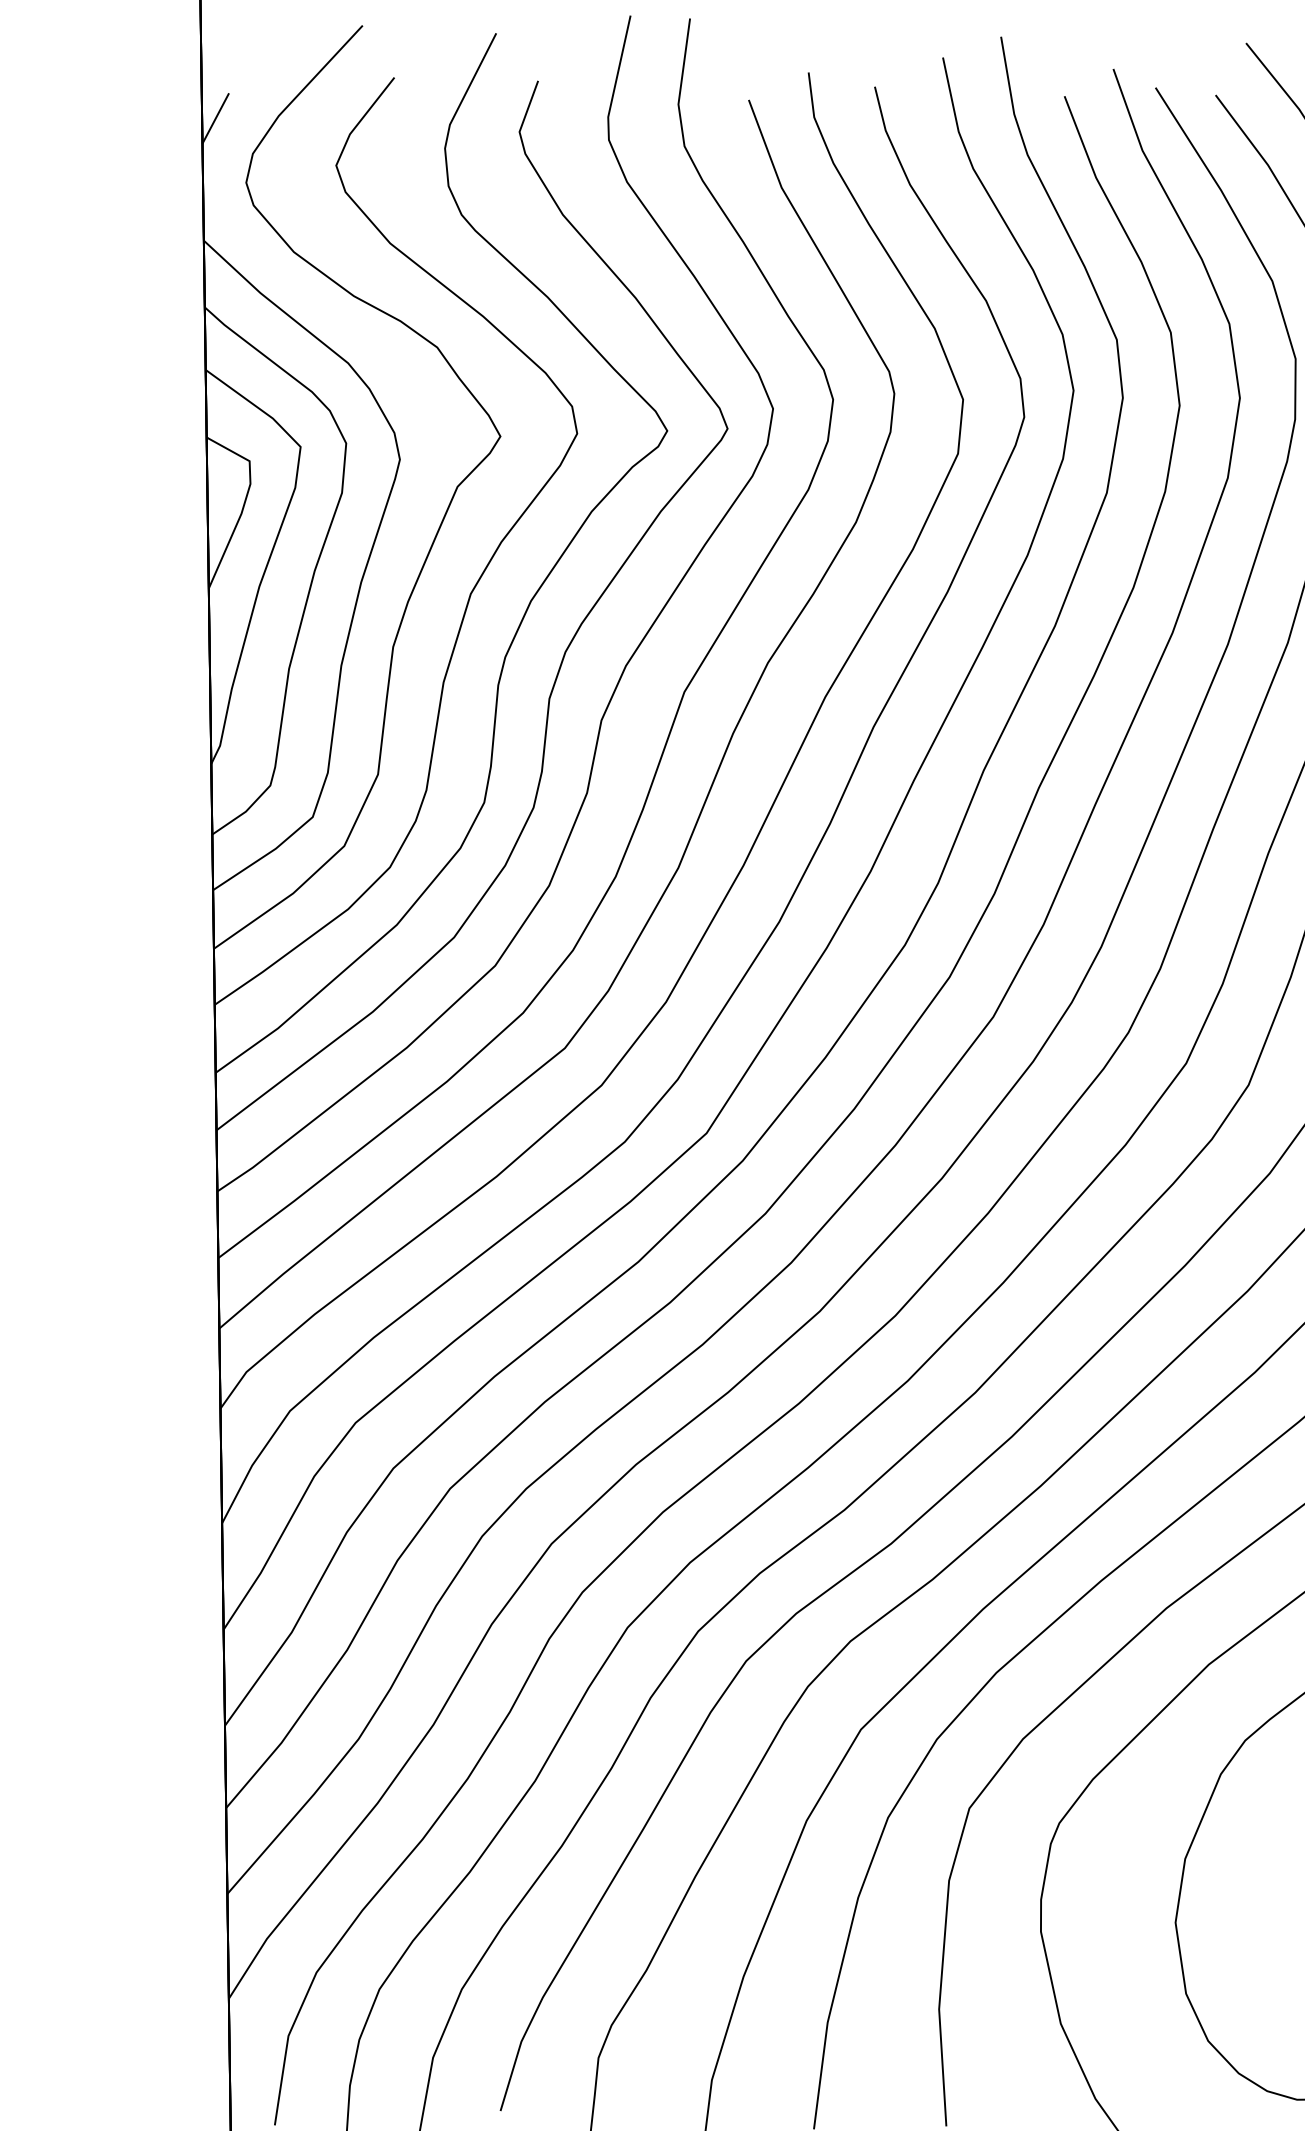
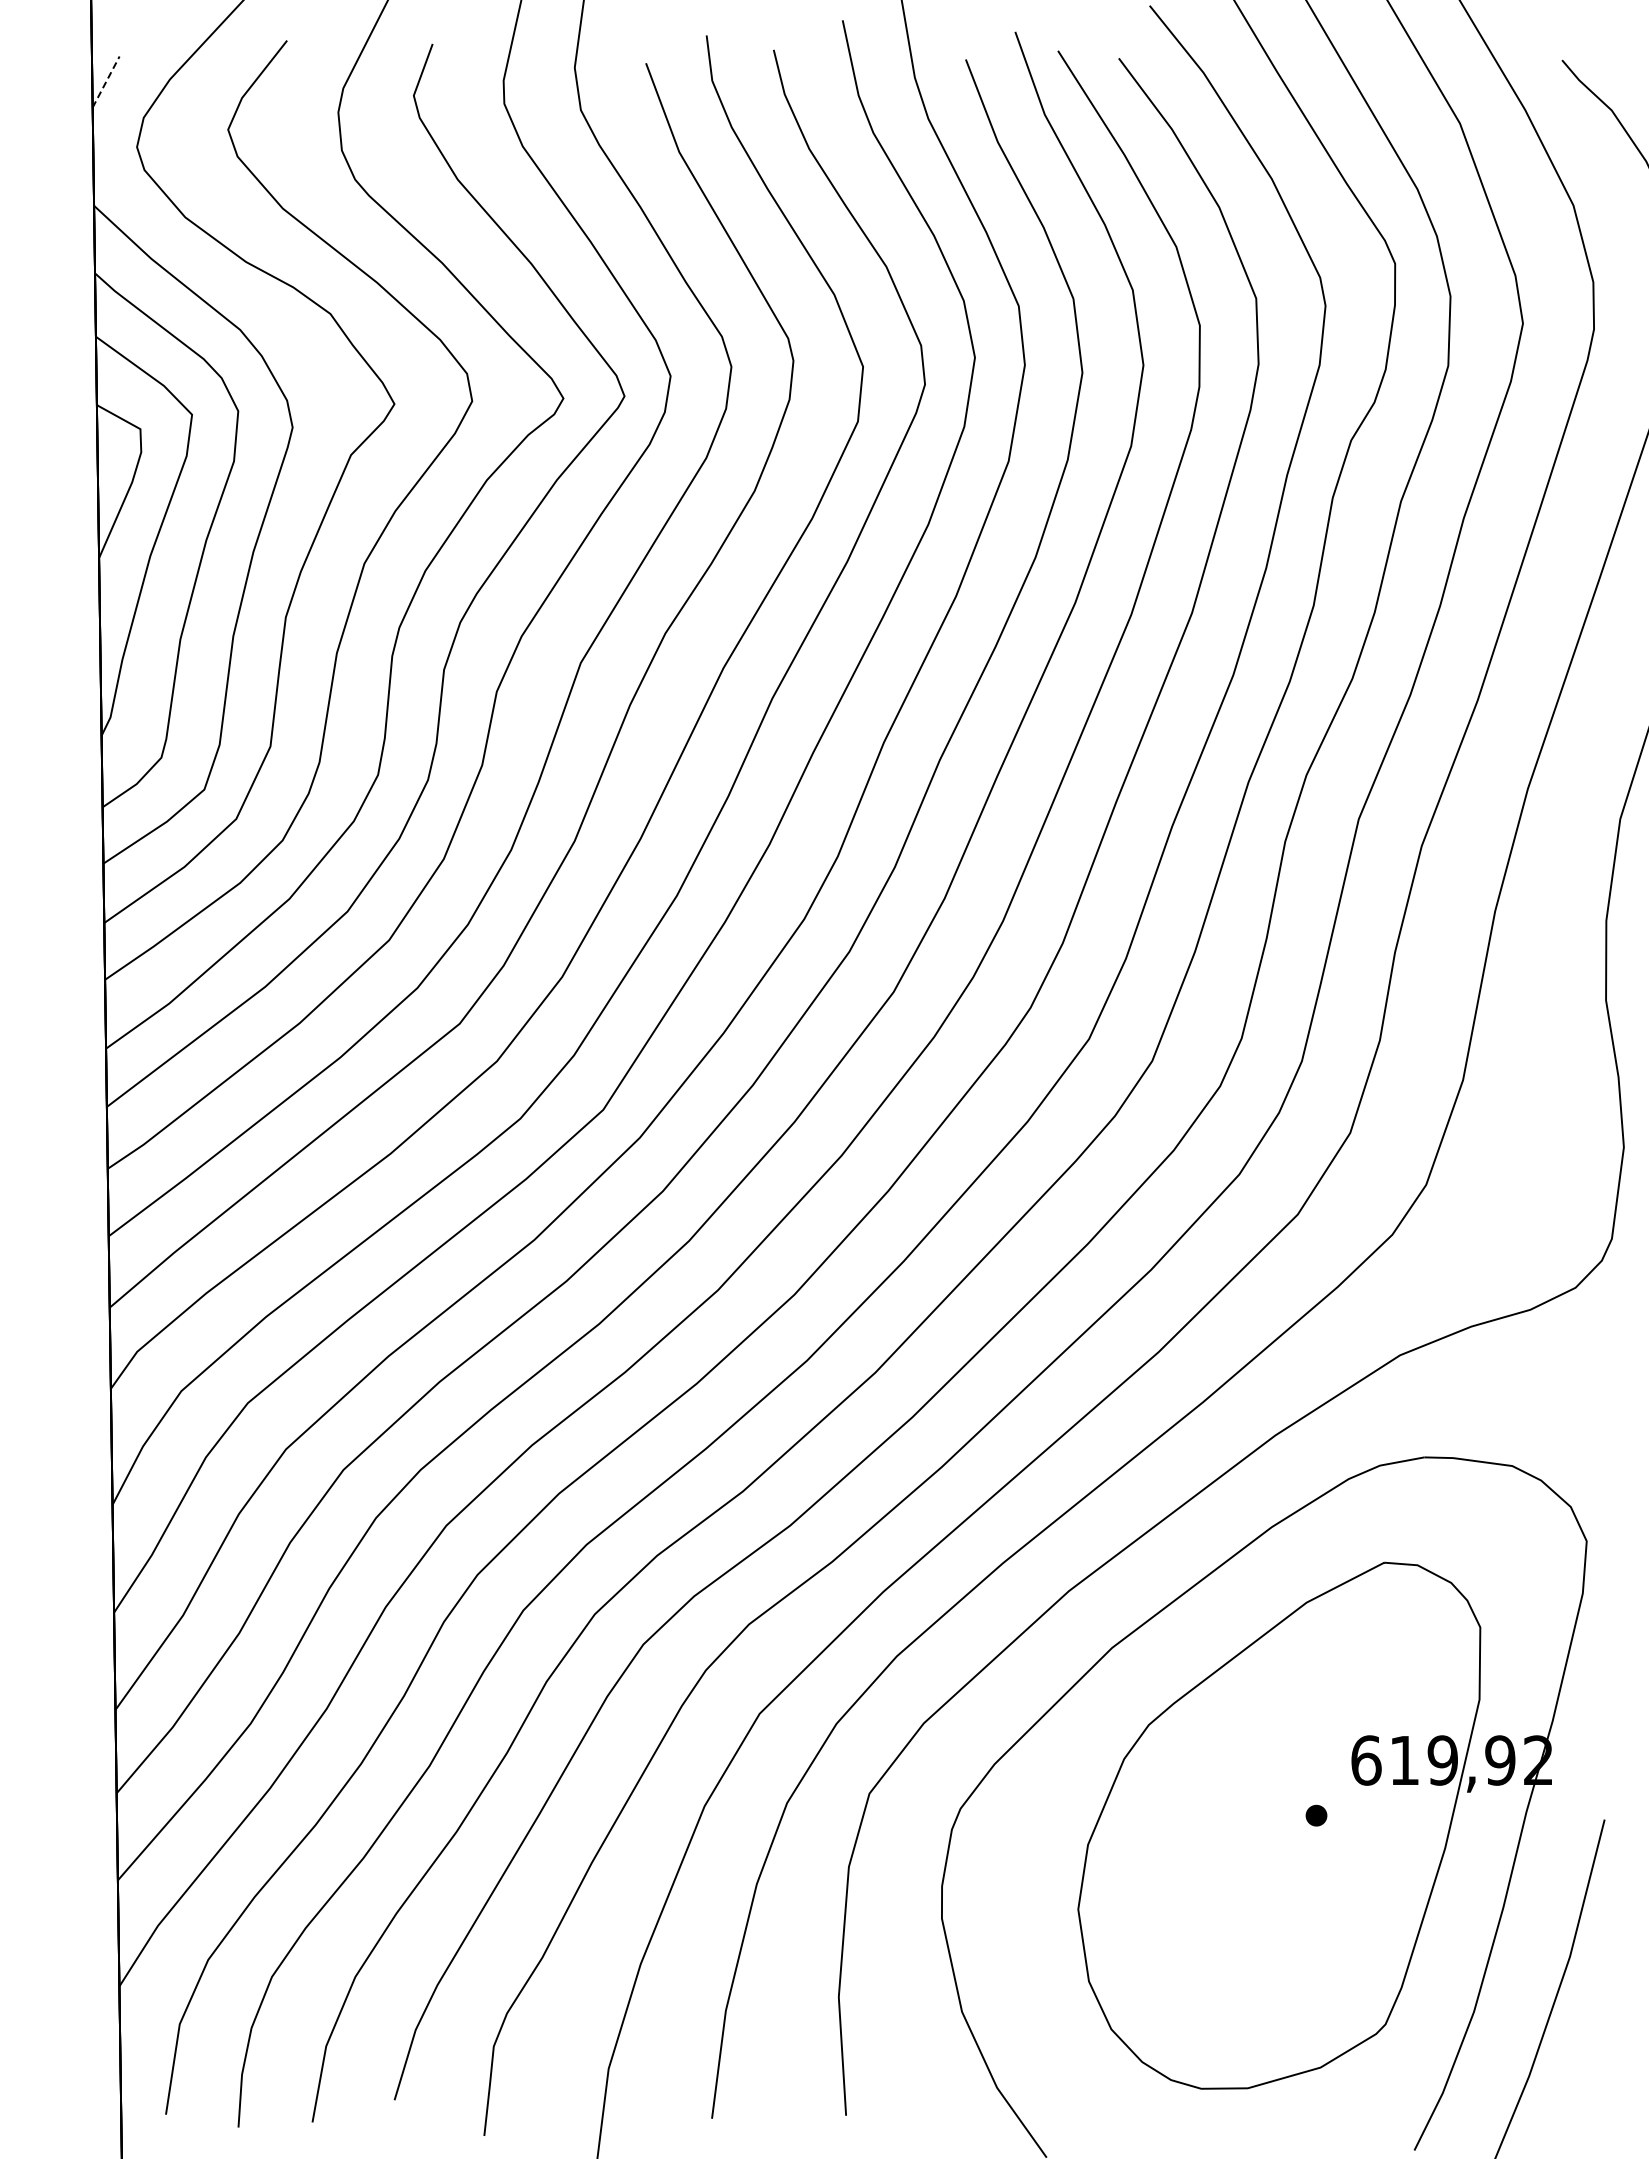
line: (216, 118) -> (106, 82), solid -> dashed

